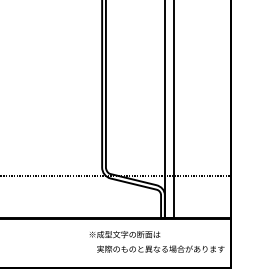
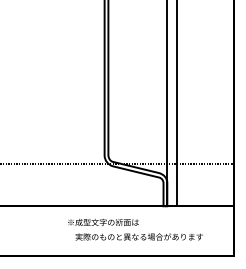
text: (156, 241) -> (134, 229), moved

